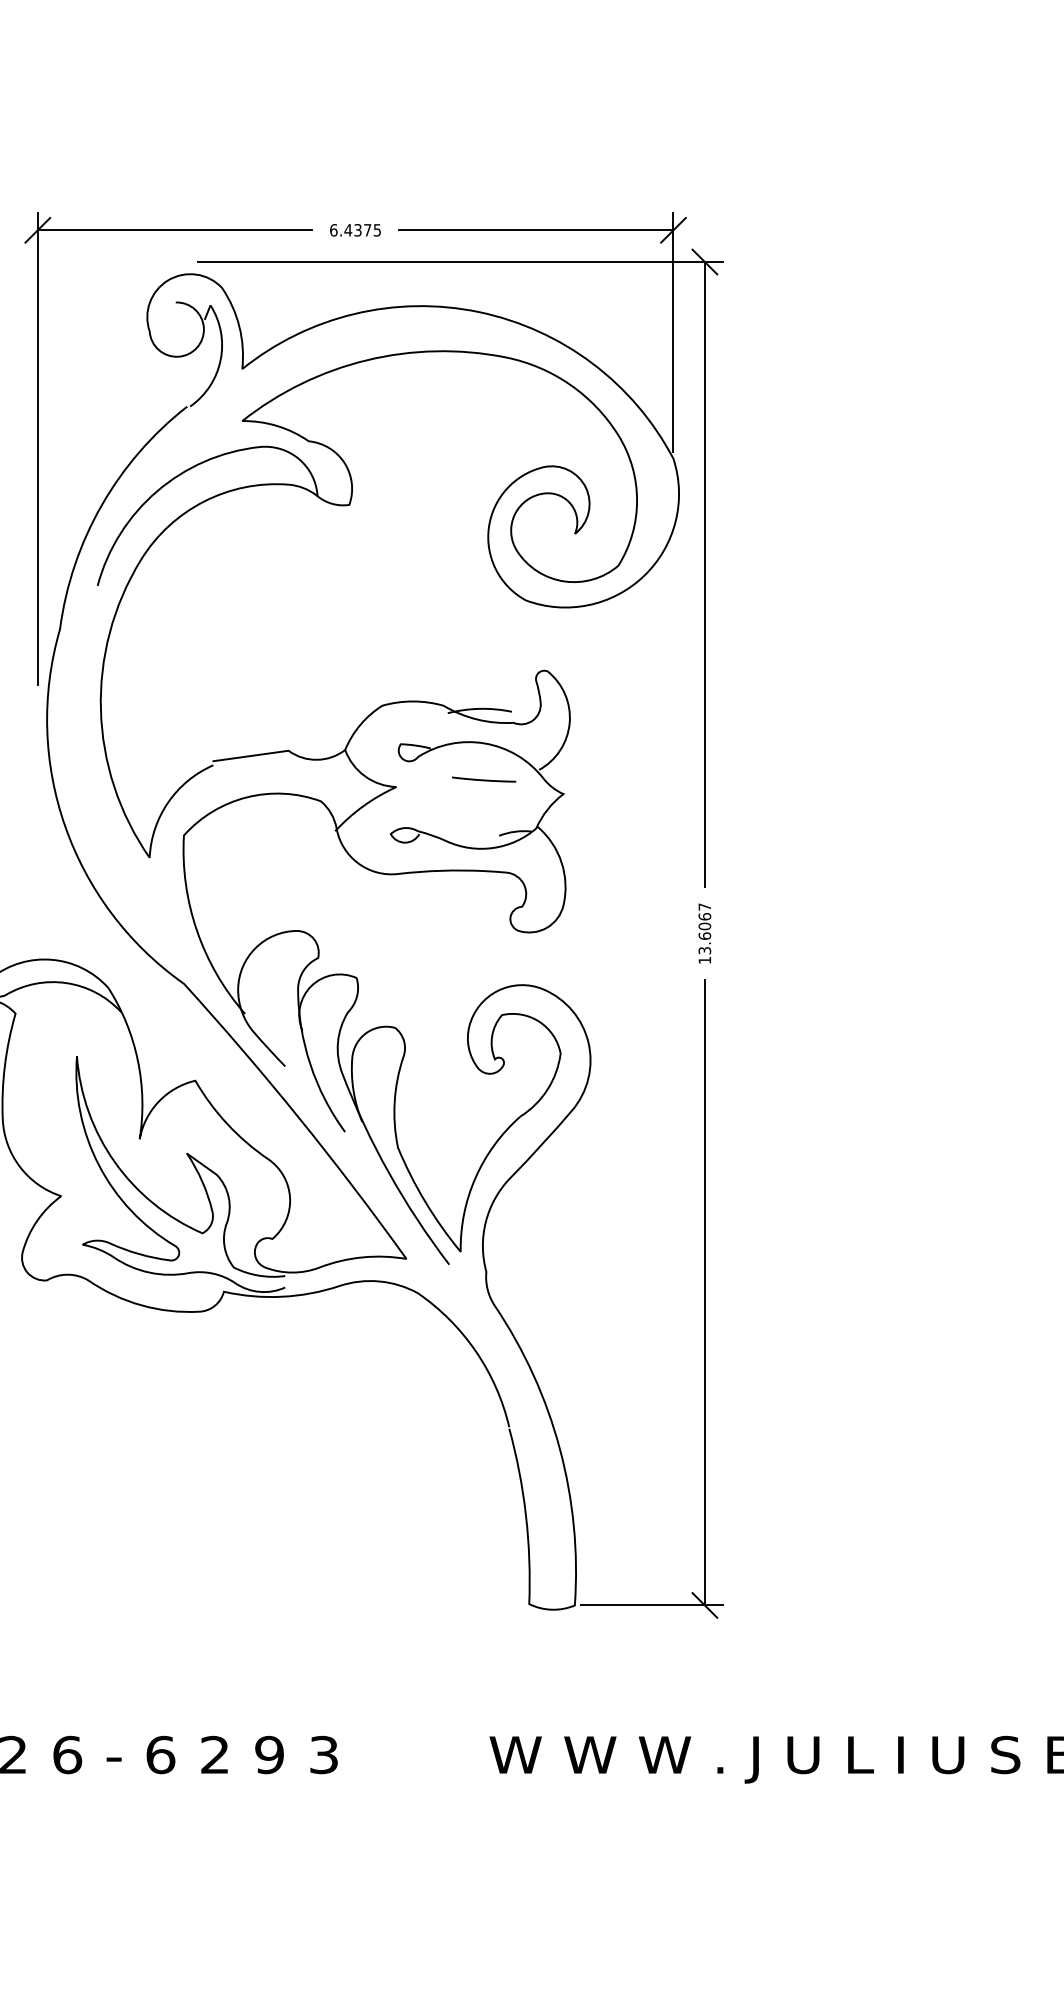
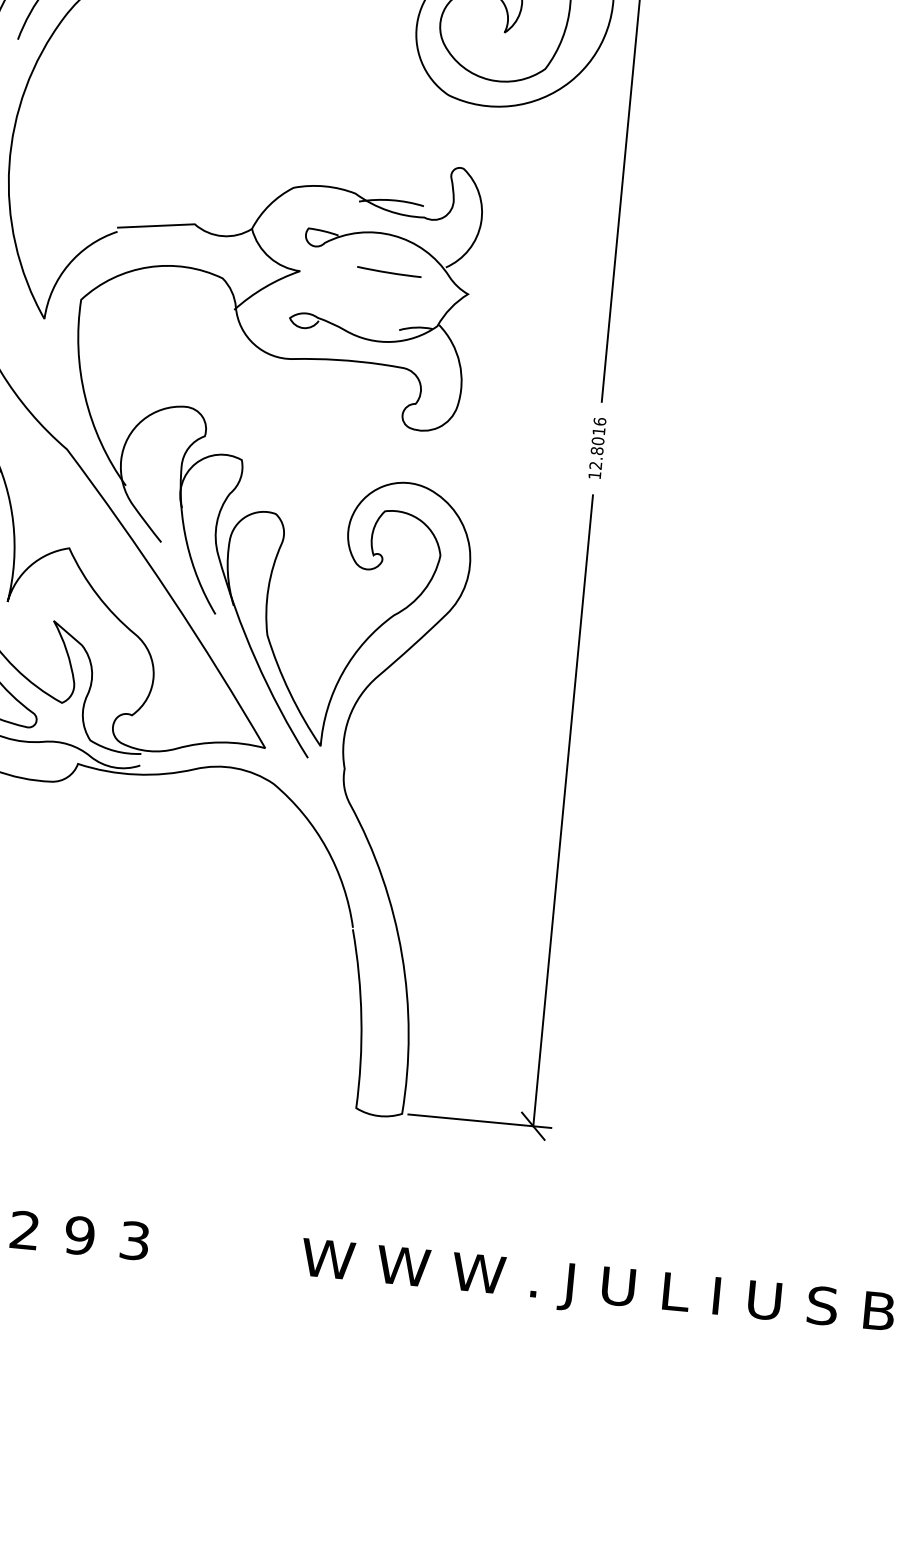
text: (704, 928) -> (597, 443), 13.6067 -> 12.8016

